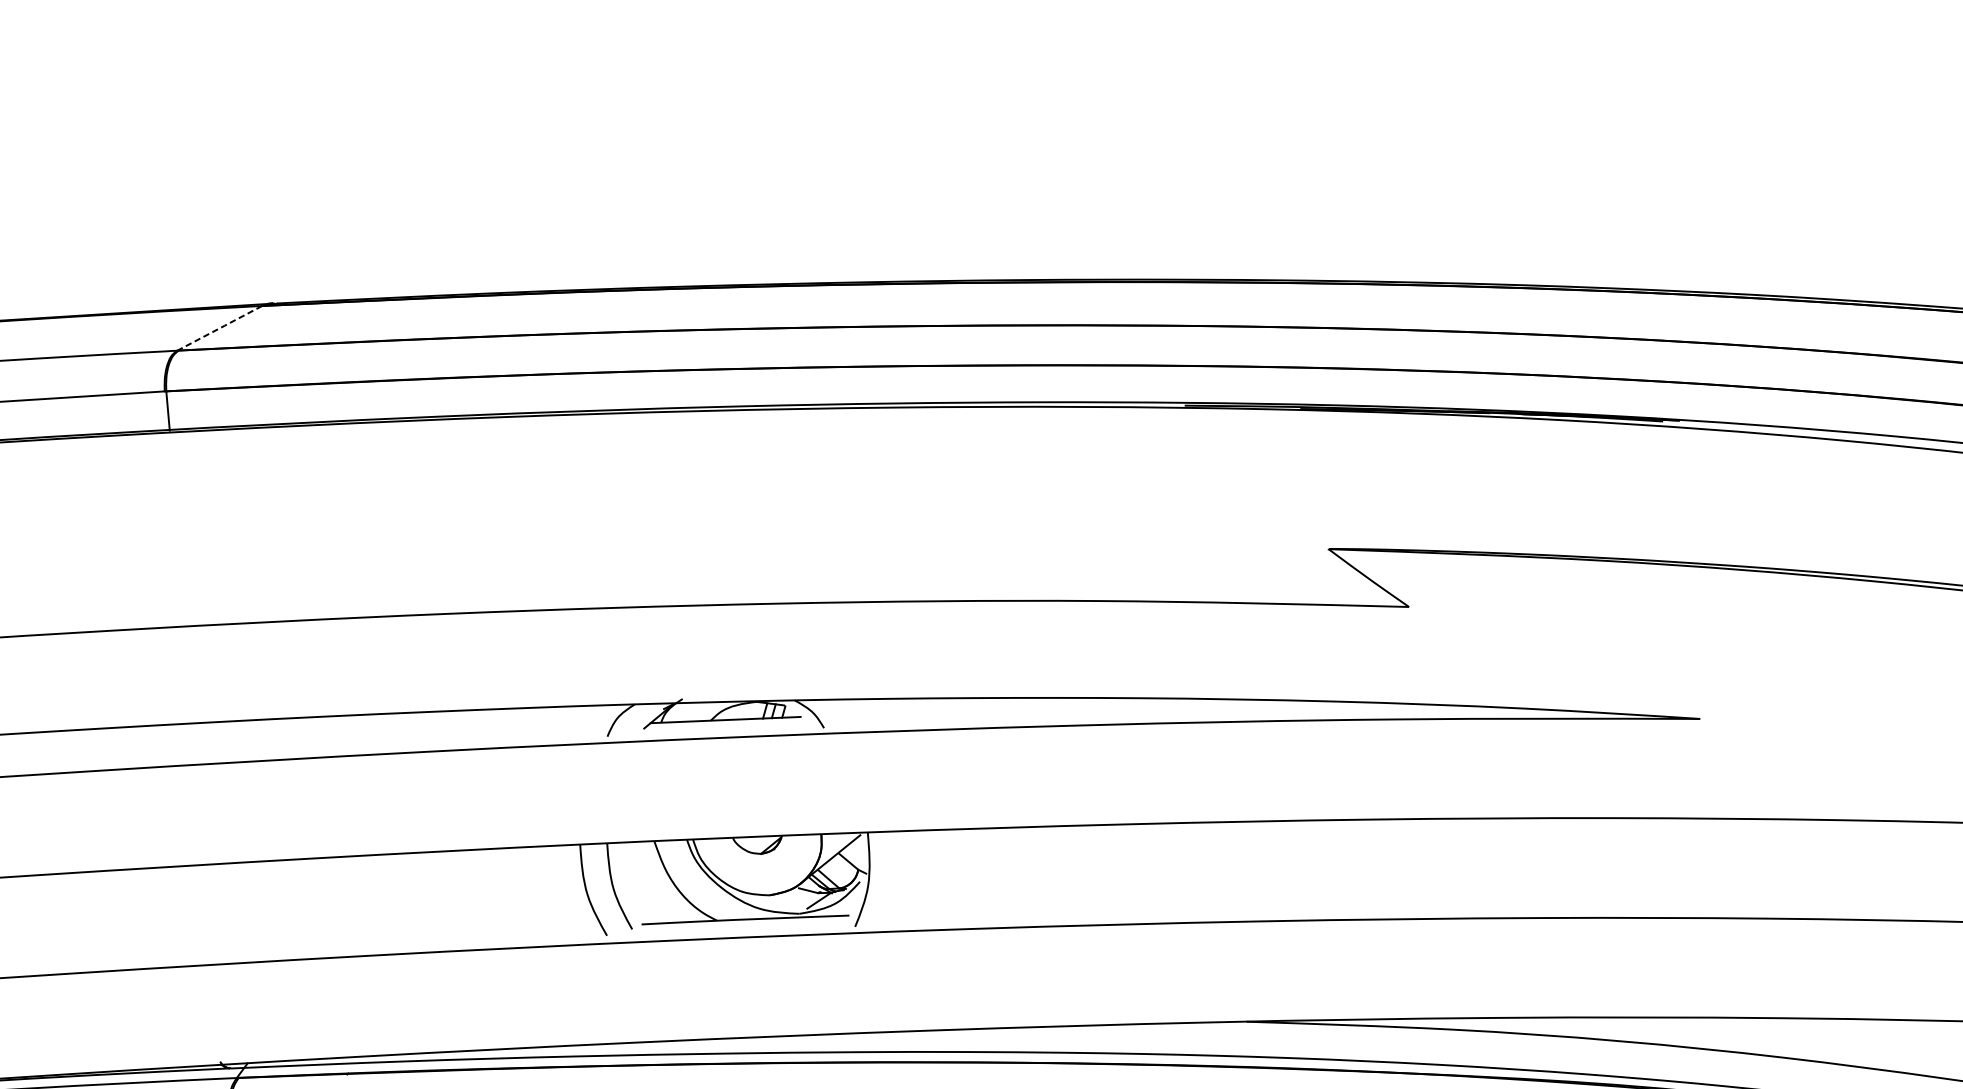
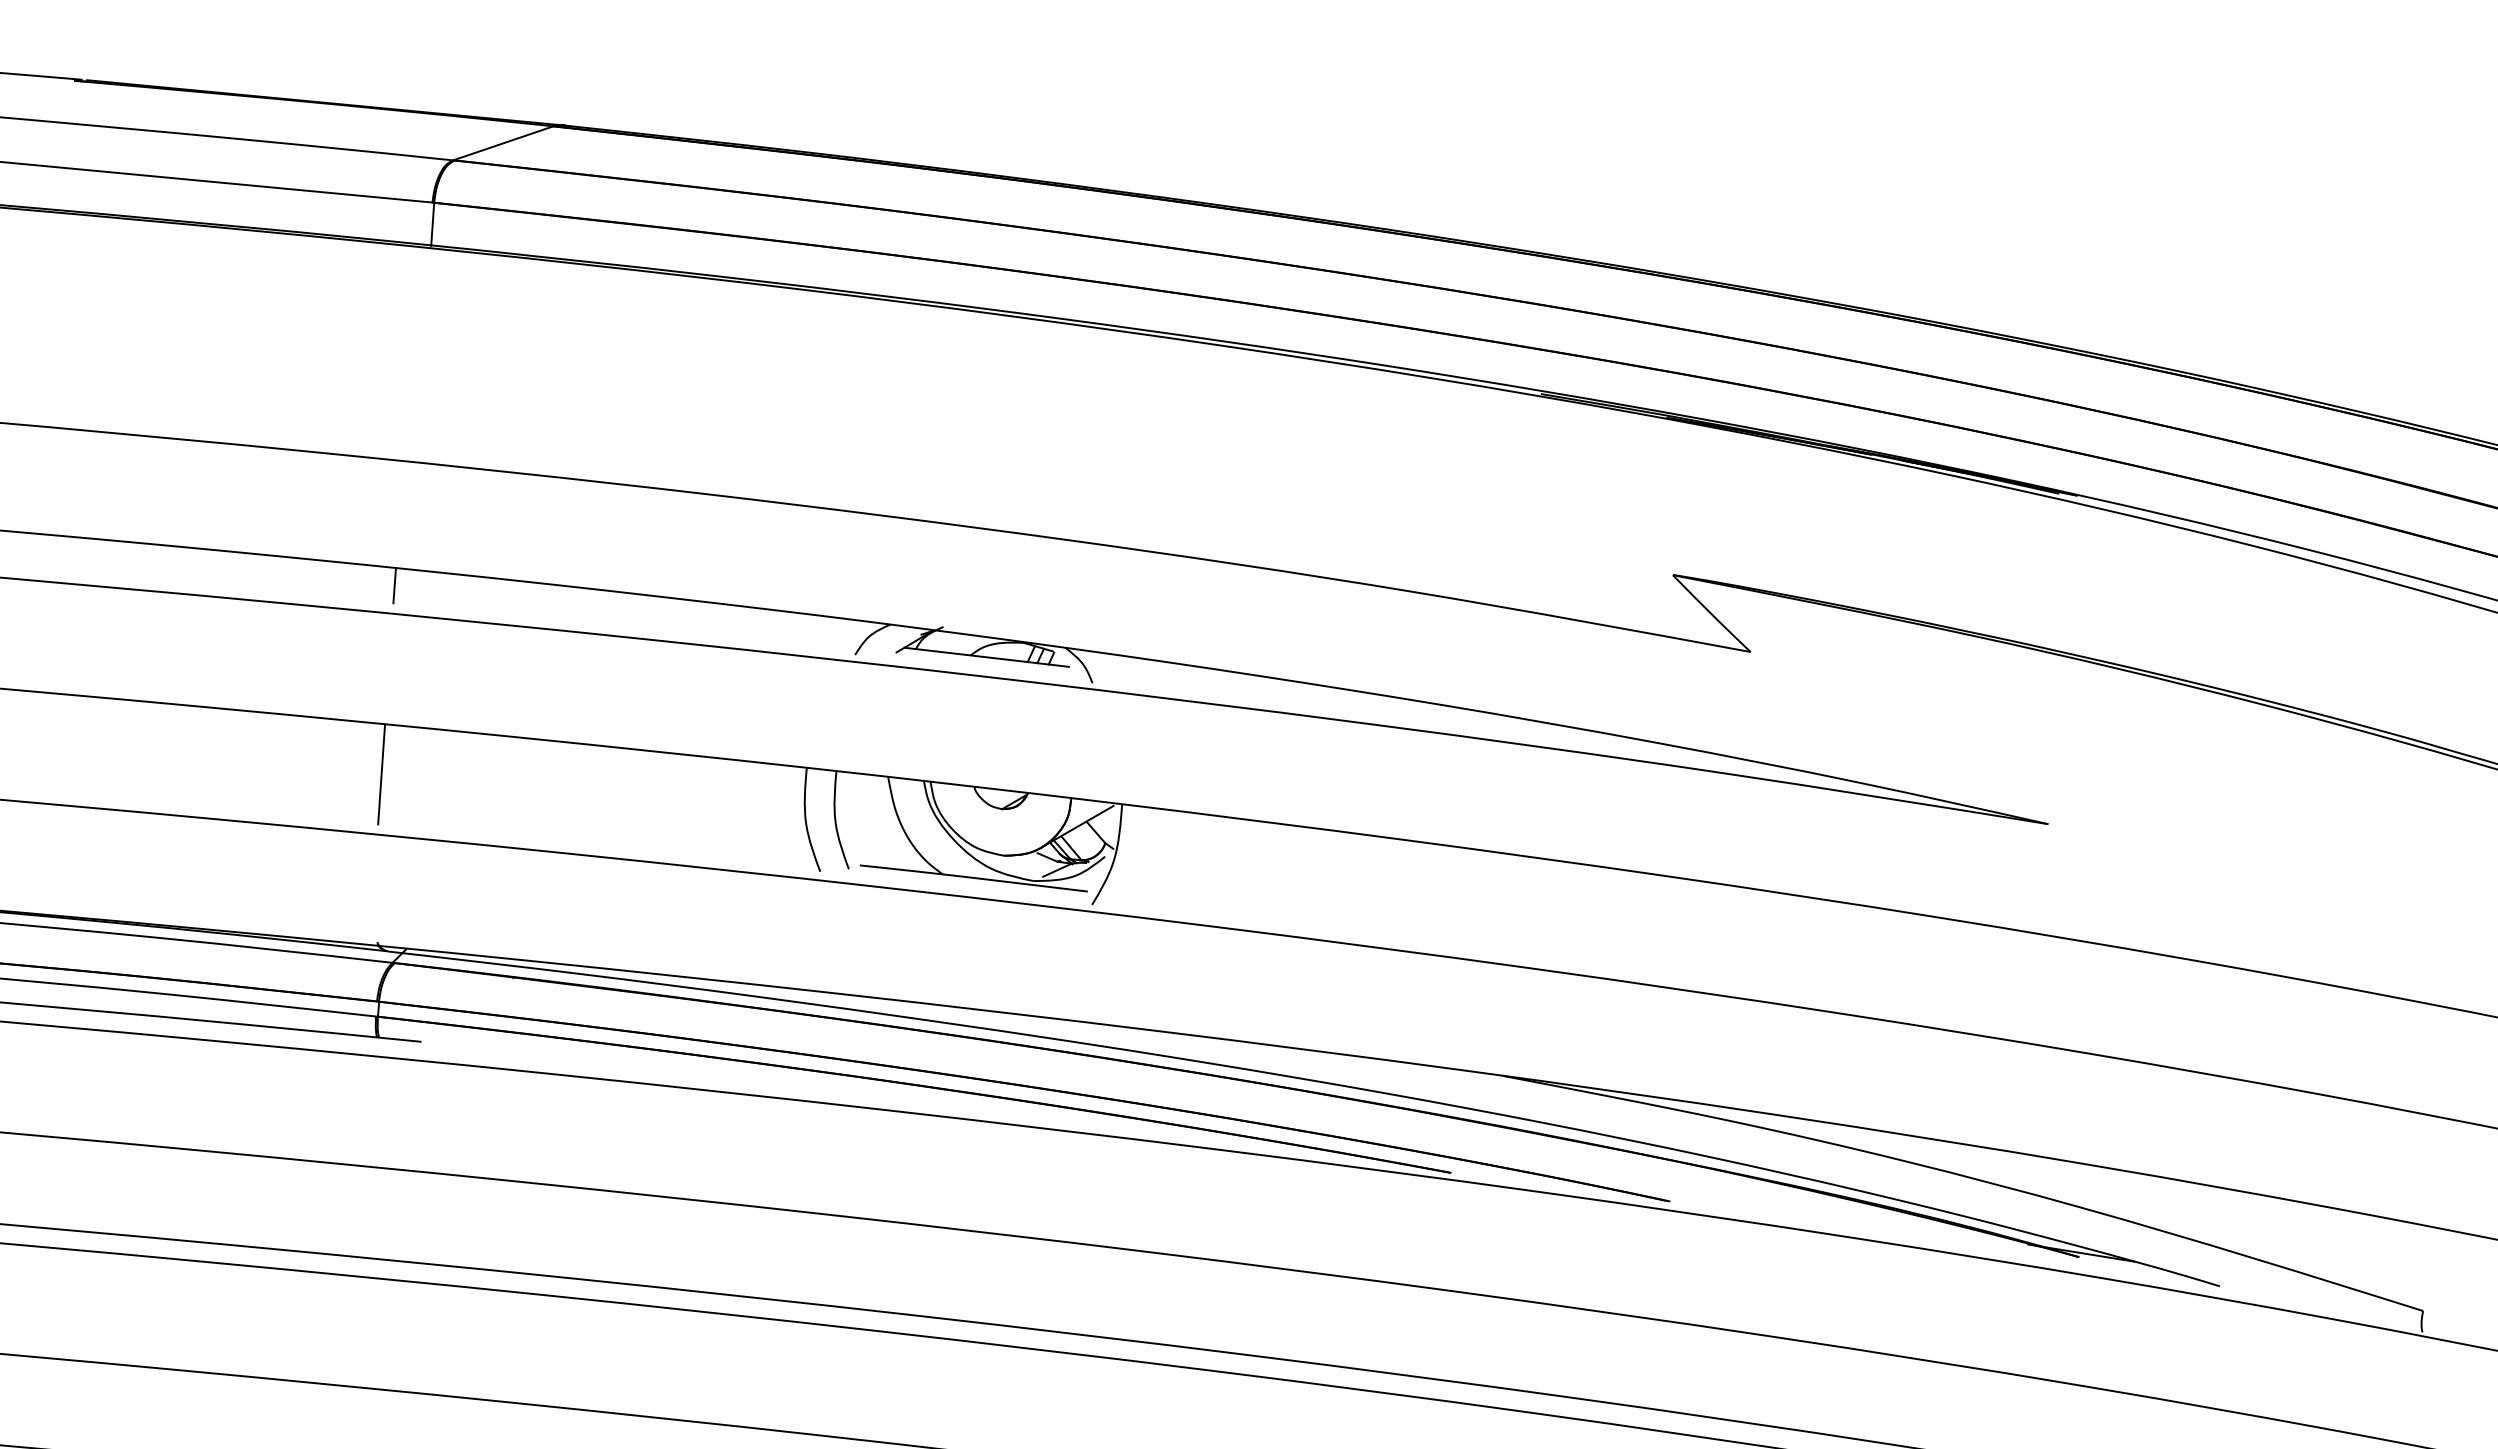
line: (219, 328) -> (503, 143), dashed -> solid
line: (185, 739) -> (394, 585), added
line: (200, 910) -> (381, 774), added

